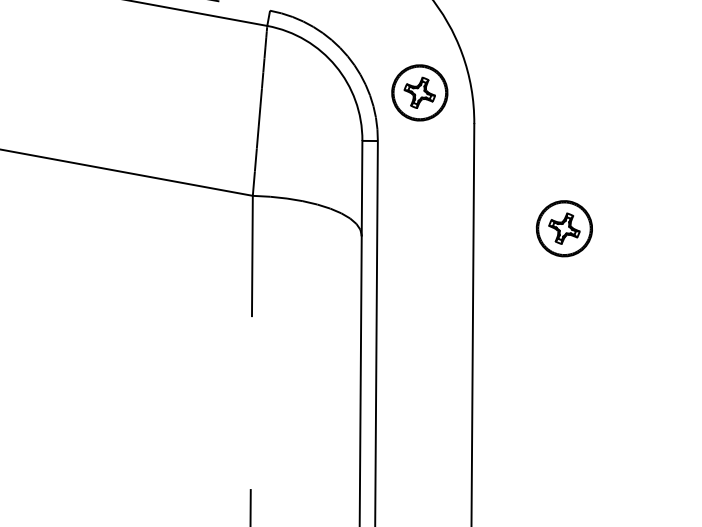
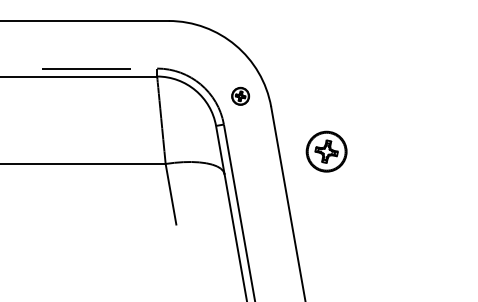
part: (419, 93) -> (240, 96), size x0.6
part: (564, 228) -> (326, 151), size x1.4

